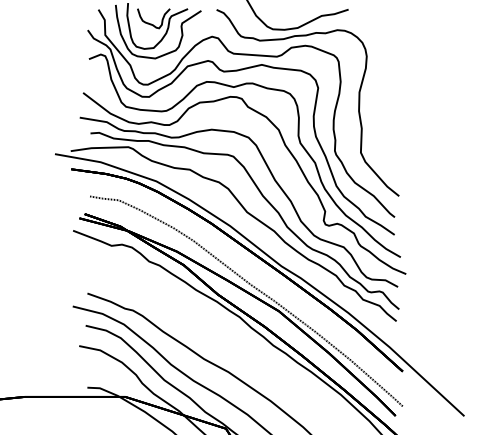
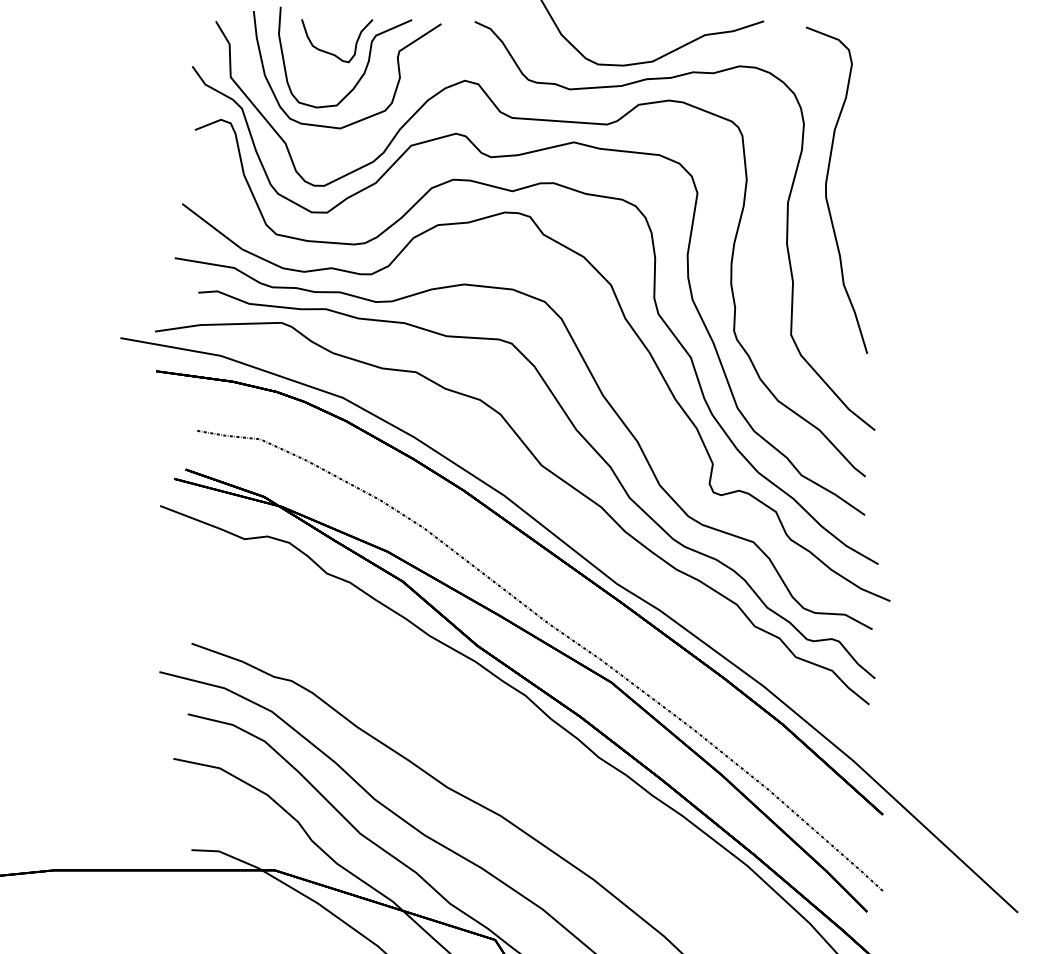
curve: (377, 86) -> (827, 189), added

